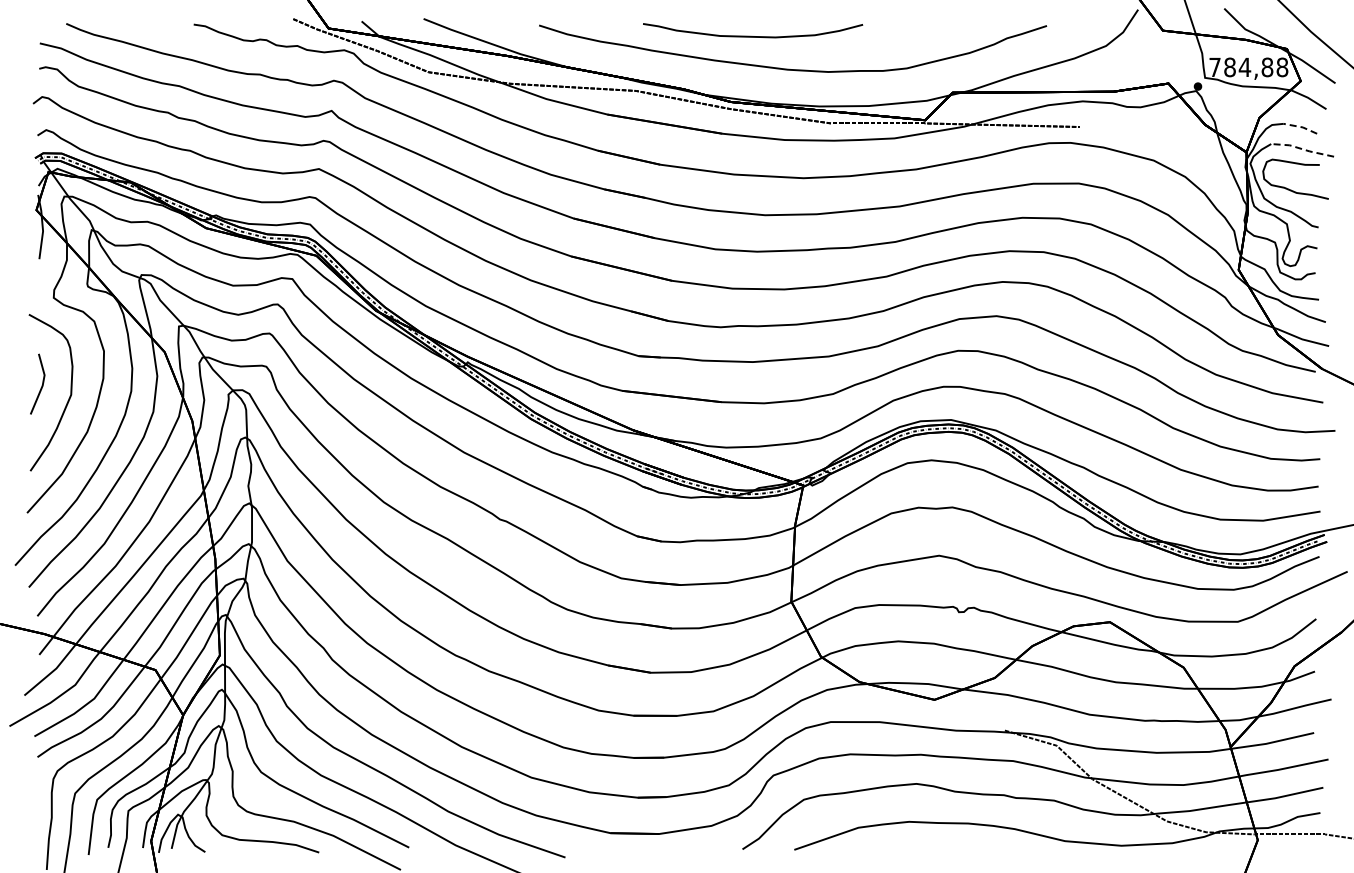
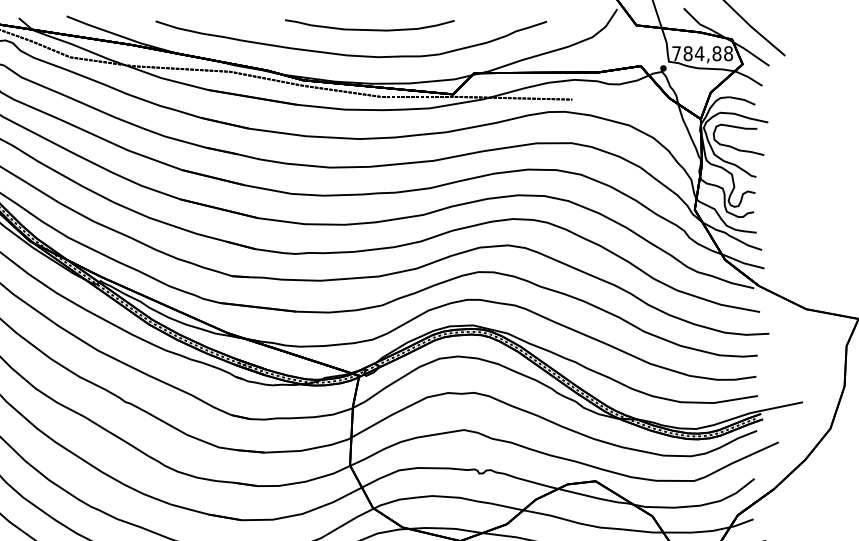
curve: (751, 35) -> (368, 29), moved
line: (1301, 127) -> (743, 99), dashed -> solid
line: (1302, 149) -> (743, 116), dashed -> solid

